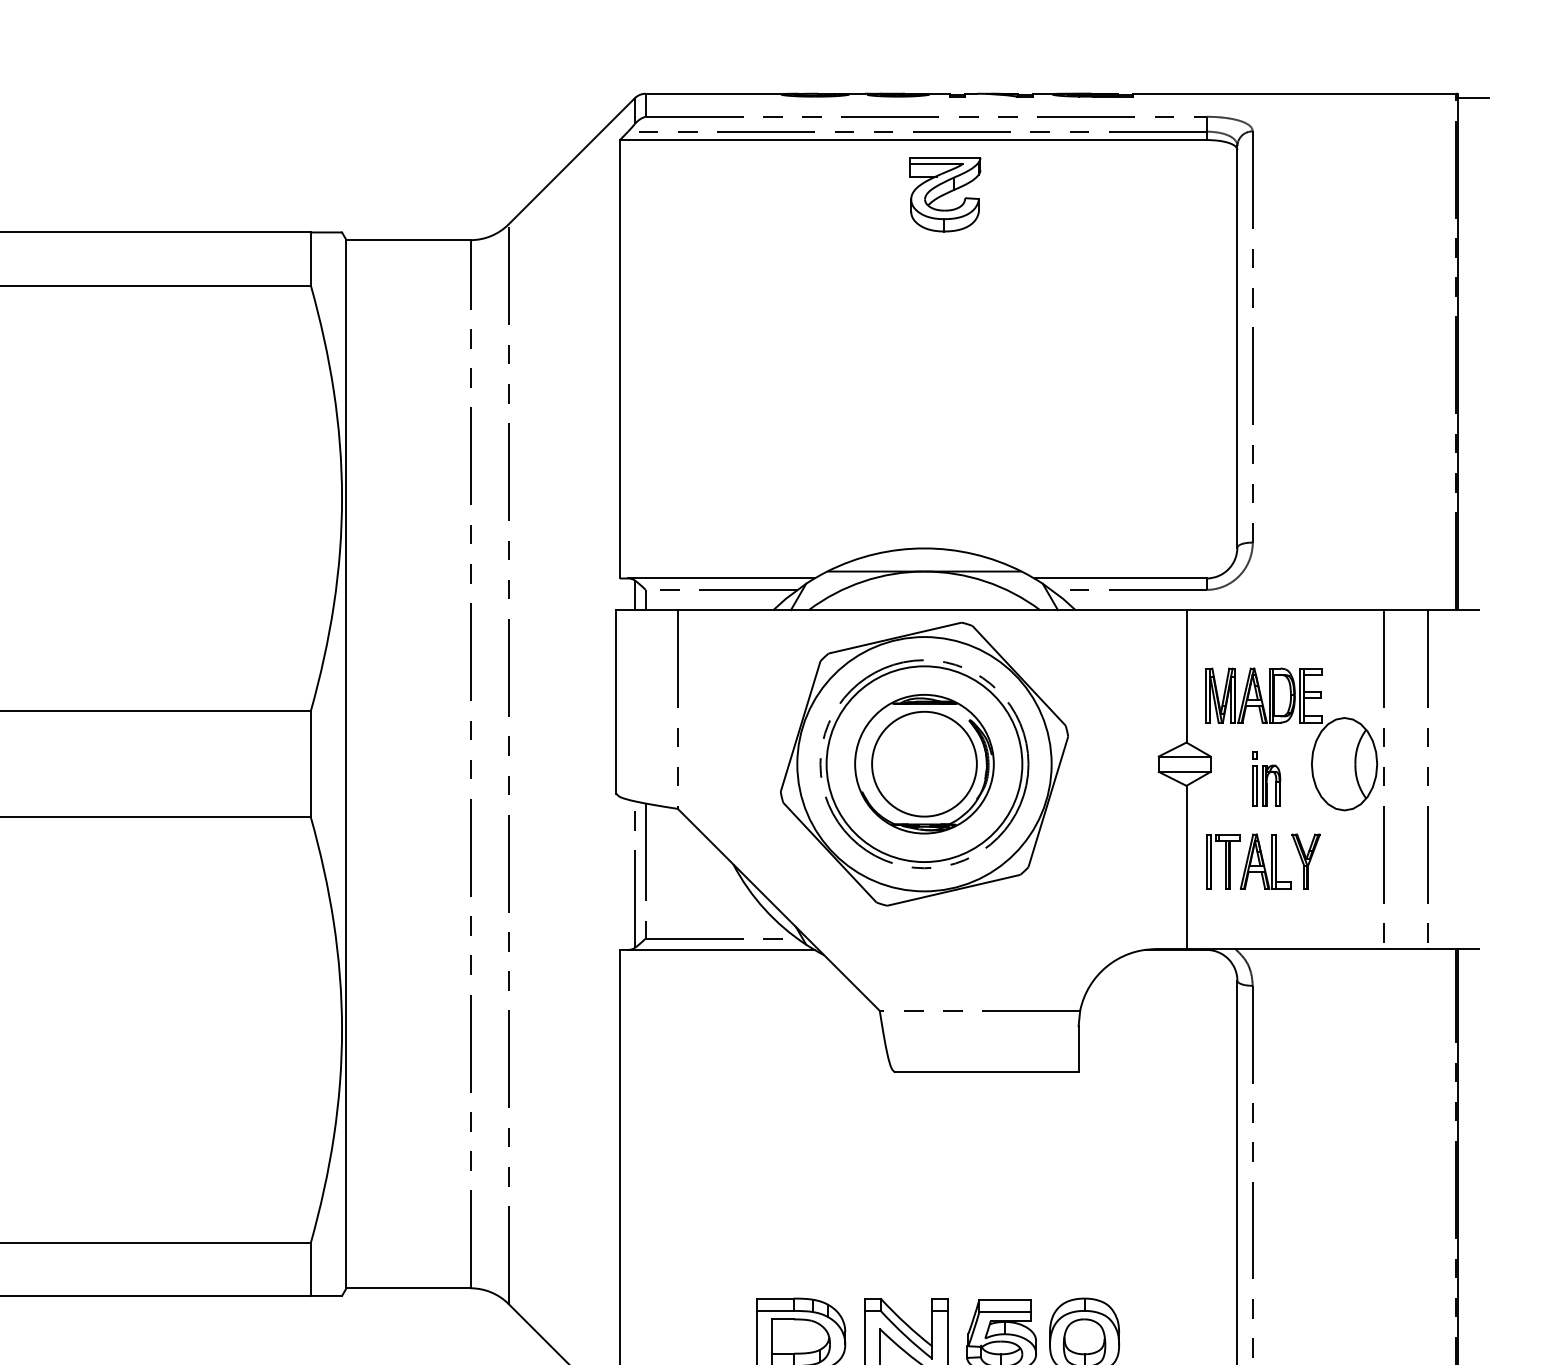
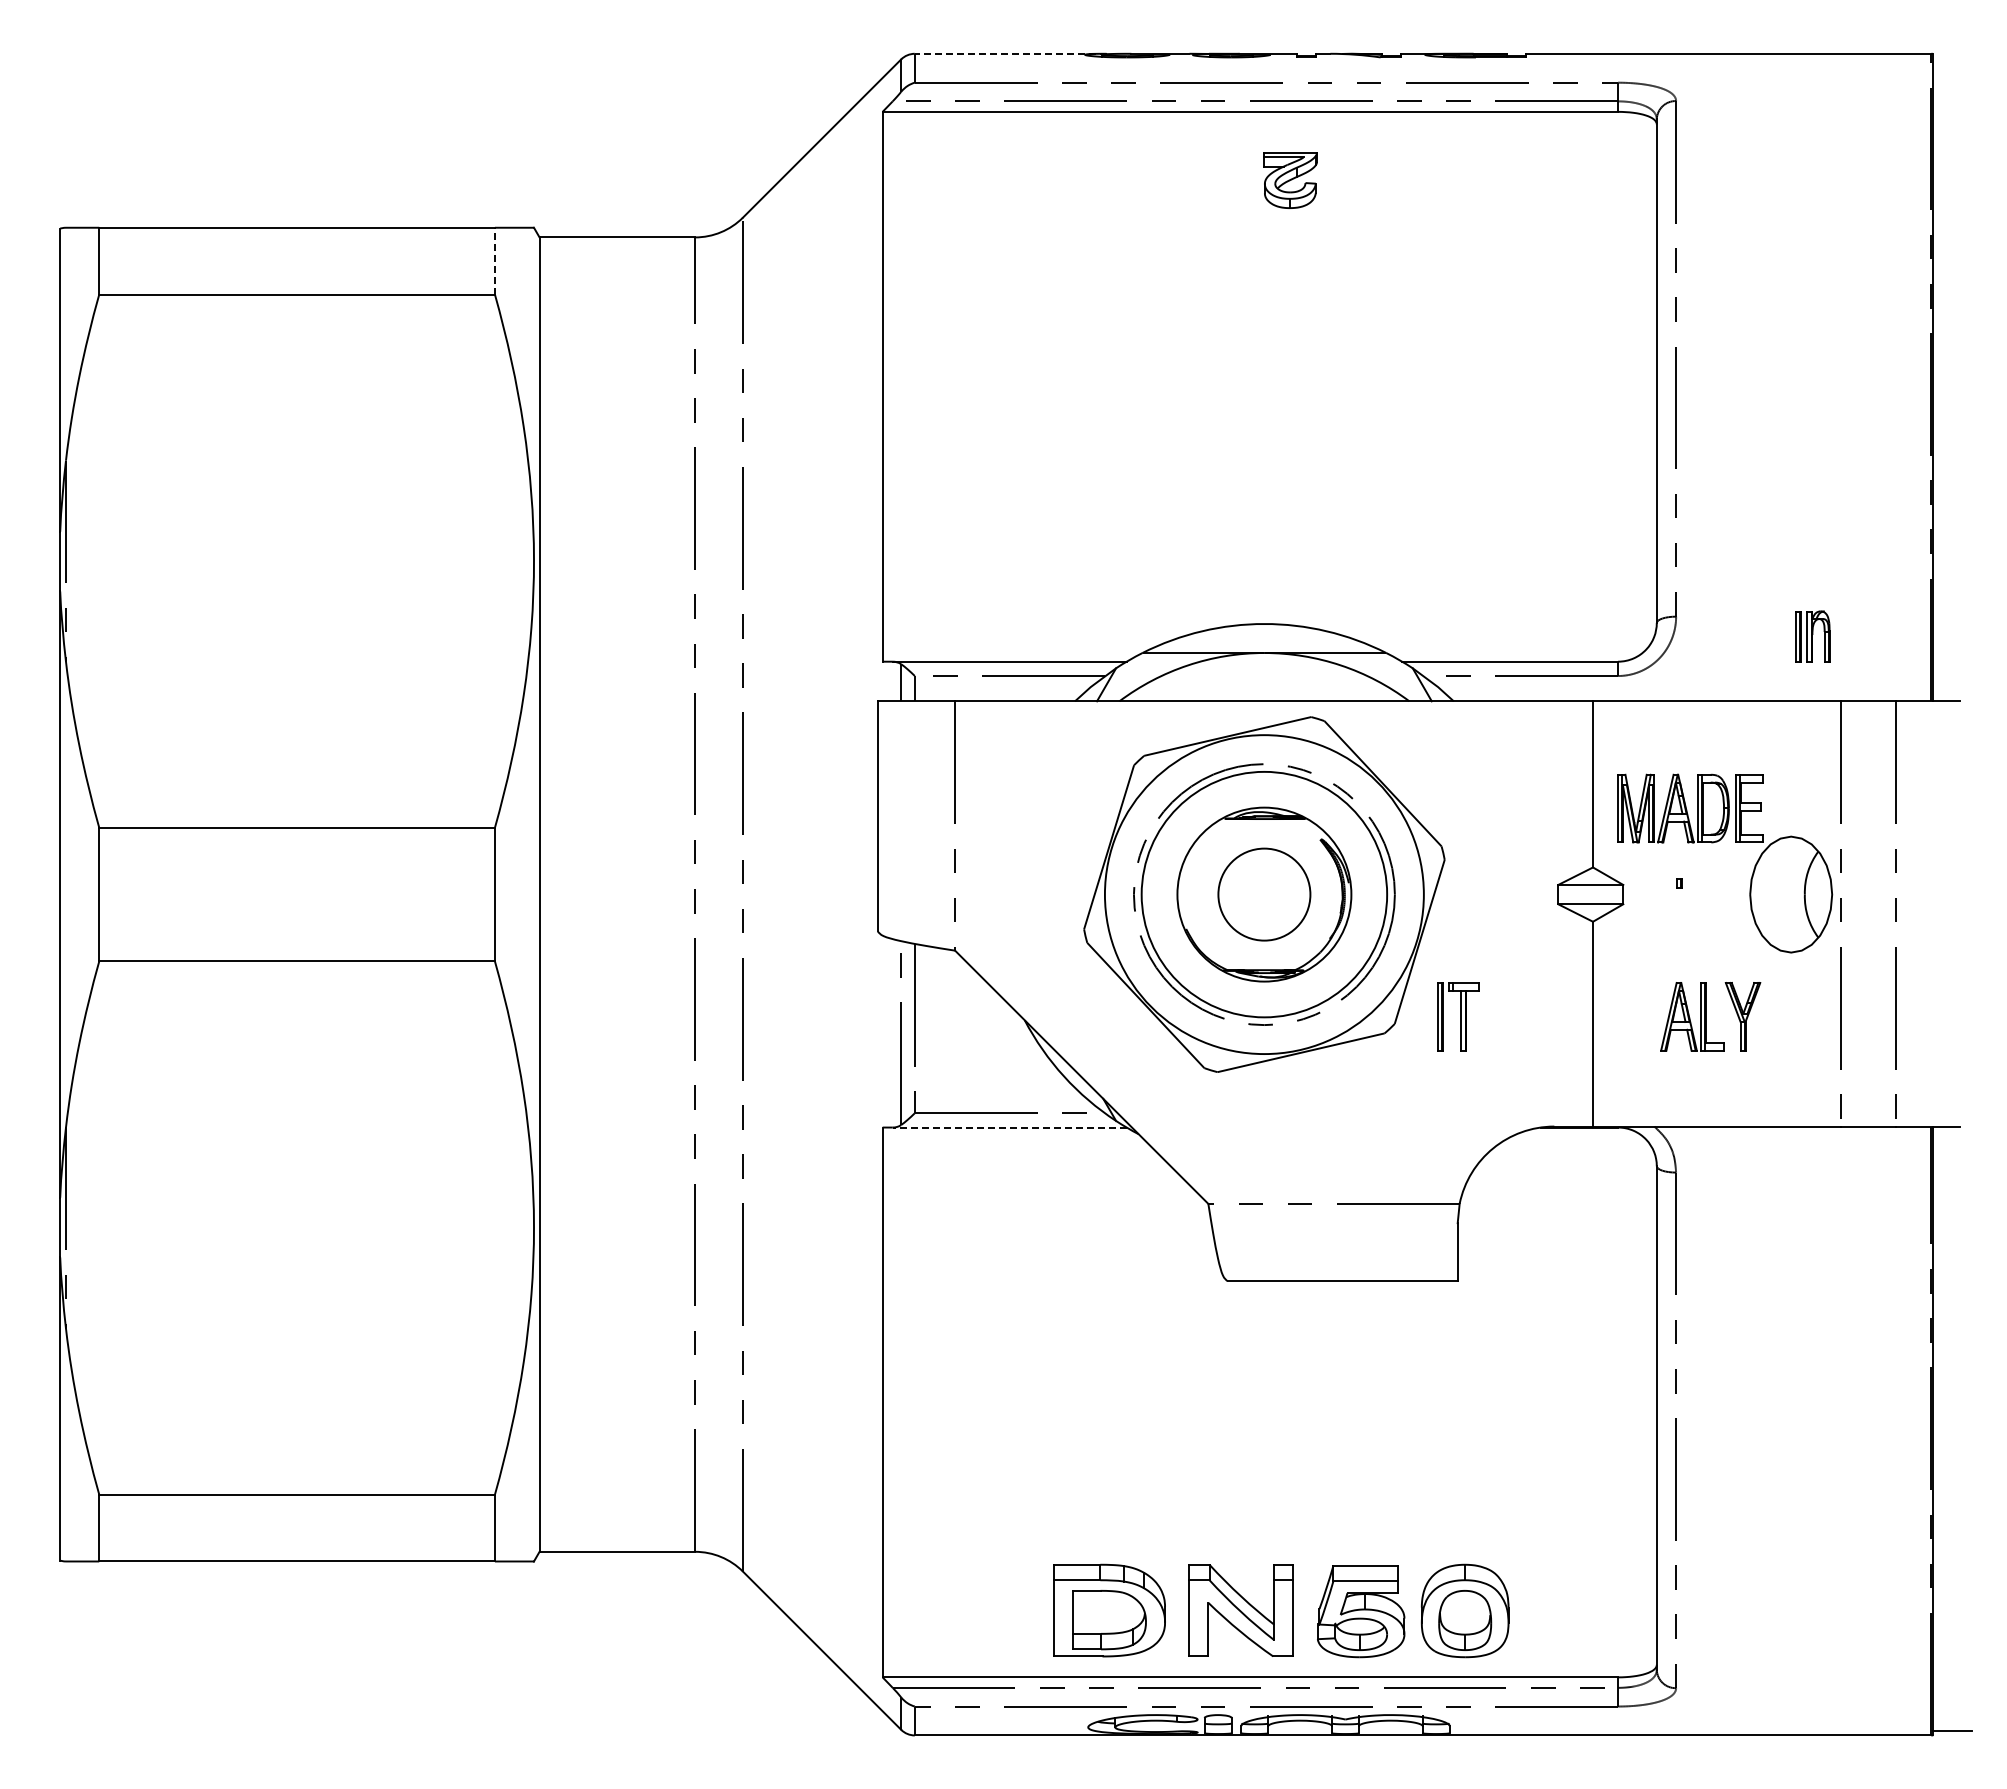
line: (722, 93) -> (1010, 53), solid -> dashed
line: (1473, 97) -> (1952, 58), removed
part: (945, 194) -> (1290, 180), size x0.6
line: (310, 258) -> (494, 260), solid -> dashed
circle: (924, 764) -> (1264, 894), size x0.7
part: (1266, 785) -> (1812, 636), moved
part: (1223, 861) -> (1458, 1016), moved
line: (721, 949) -> (1009, 1127), solid -> dashed

